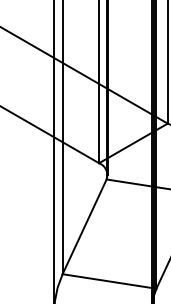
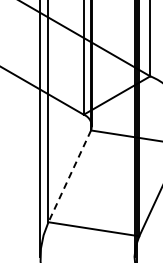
line: (84, 227) -> (69, 176), solid -> dashed

